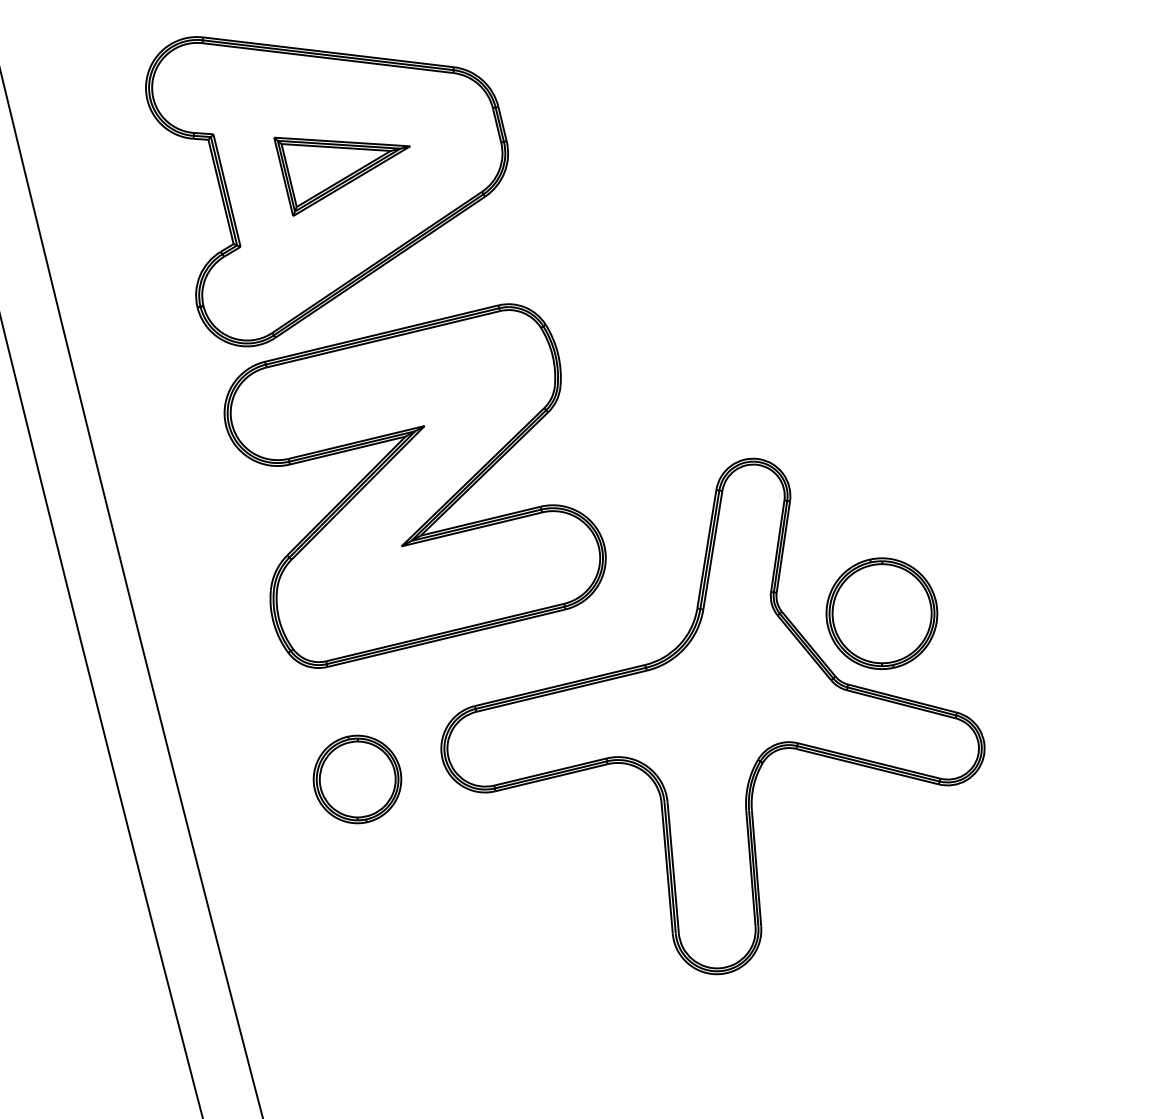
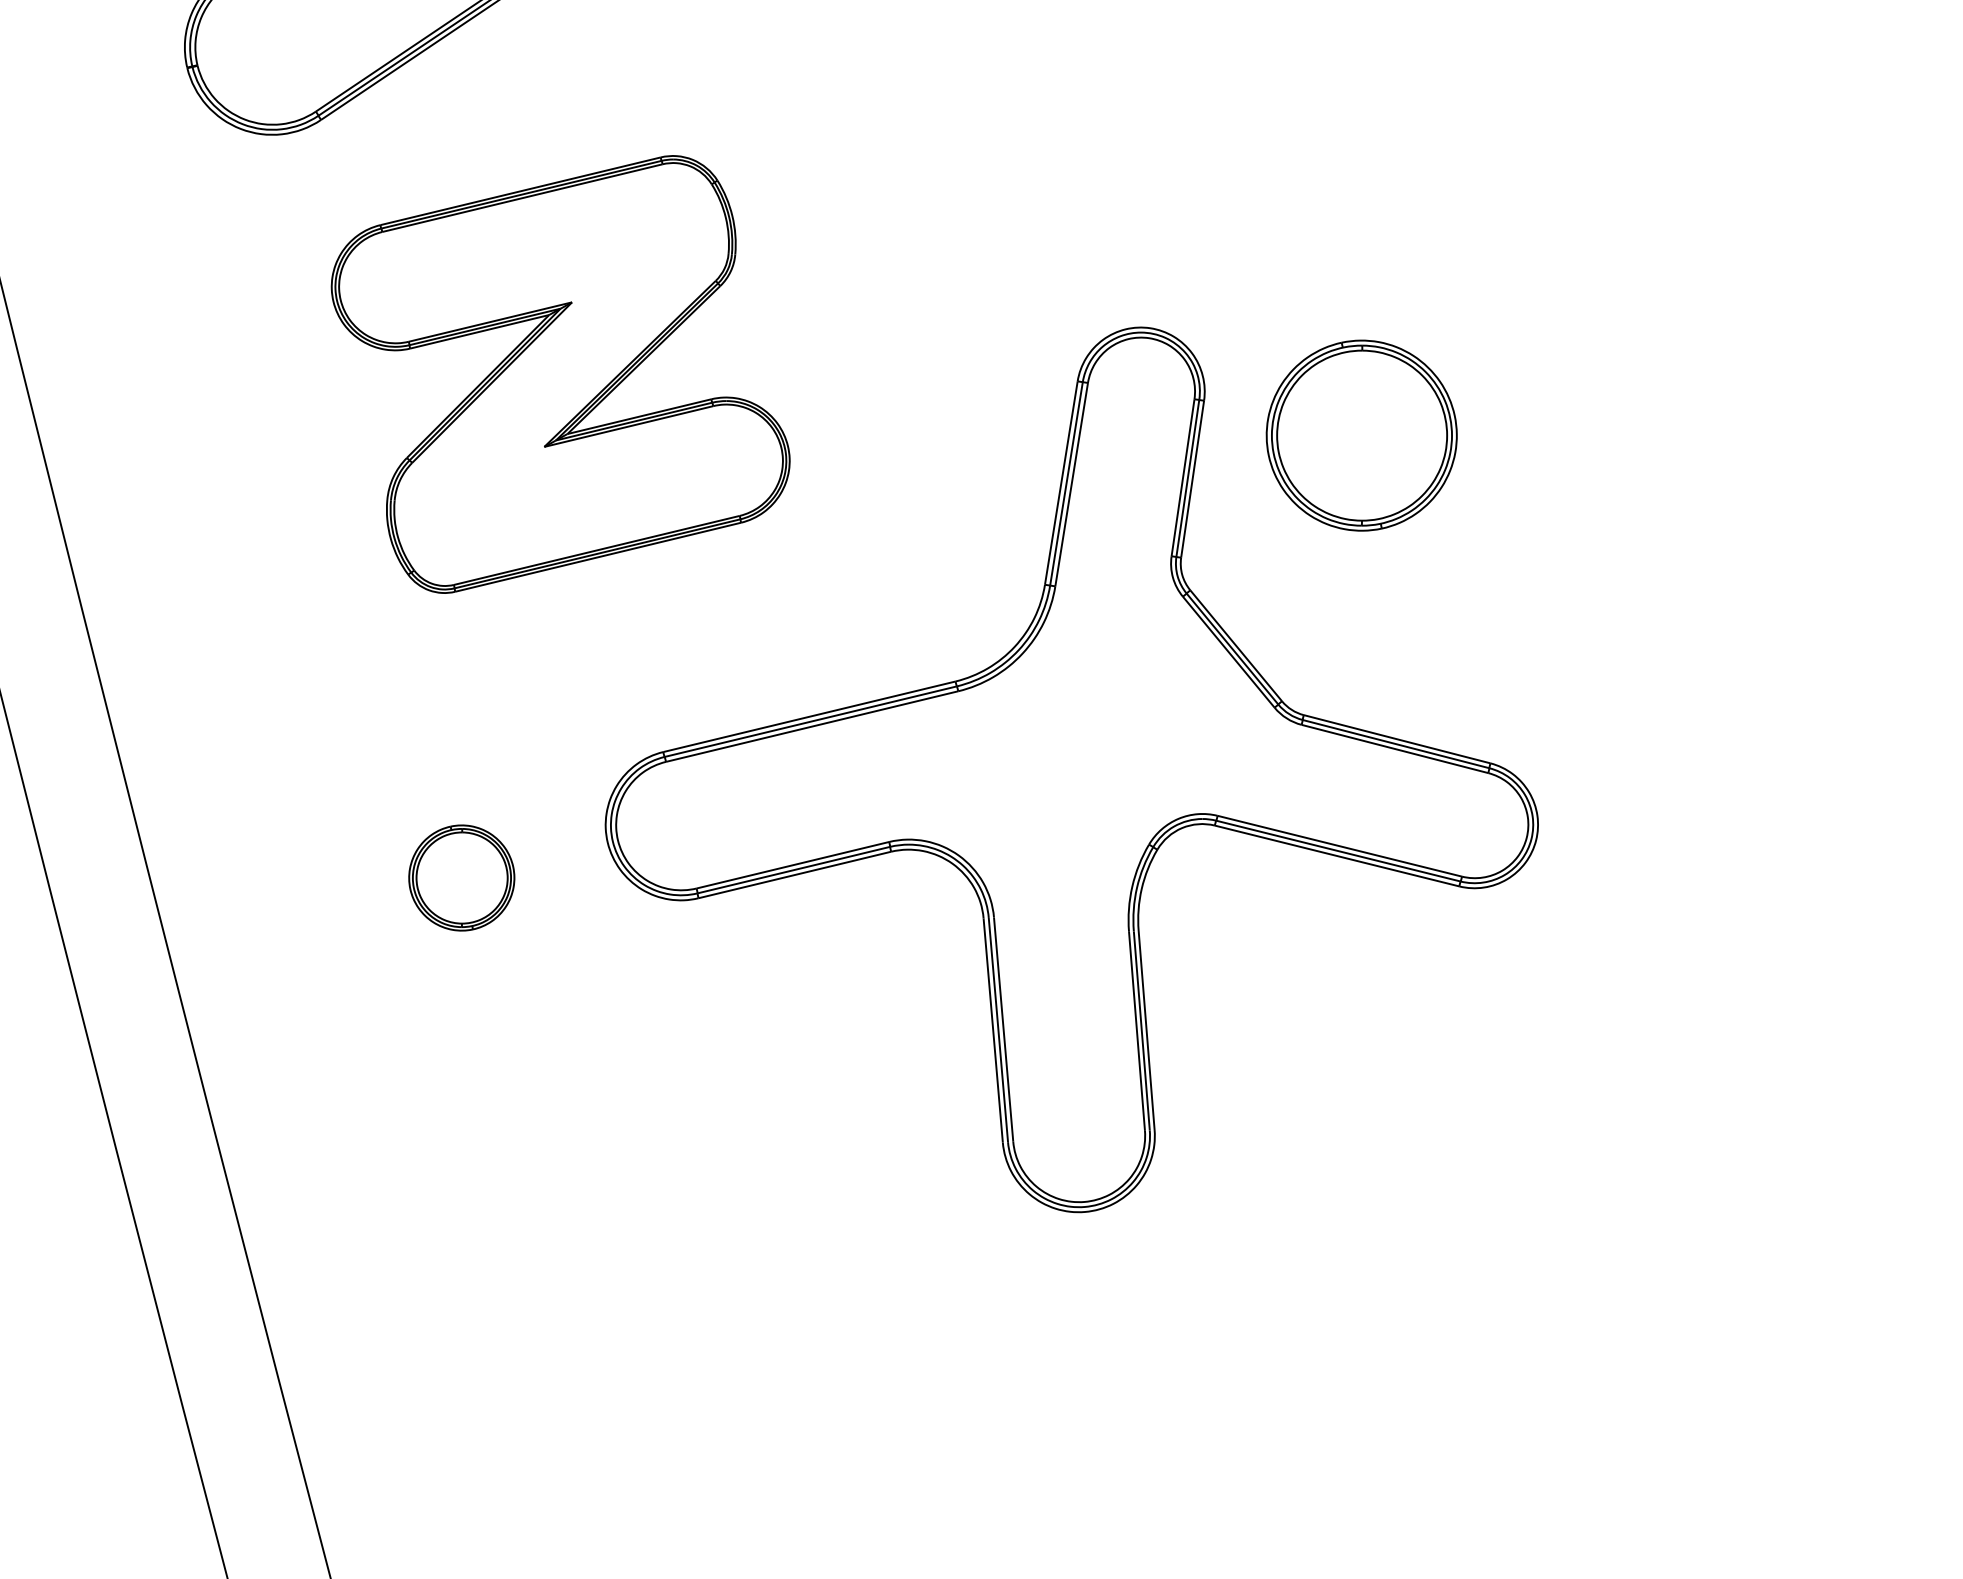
part: (414, 485) -> (559, 373), size x0.7
part: (881, 613) -> (1361, 435), moved
part: (357, 779) -> (461, 878), size x0.7

